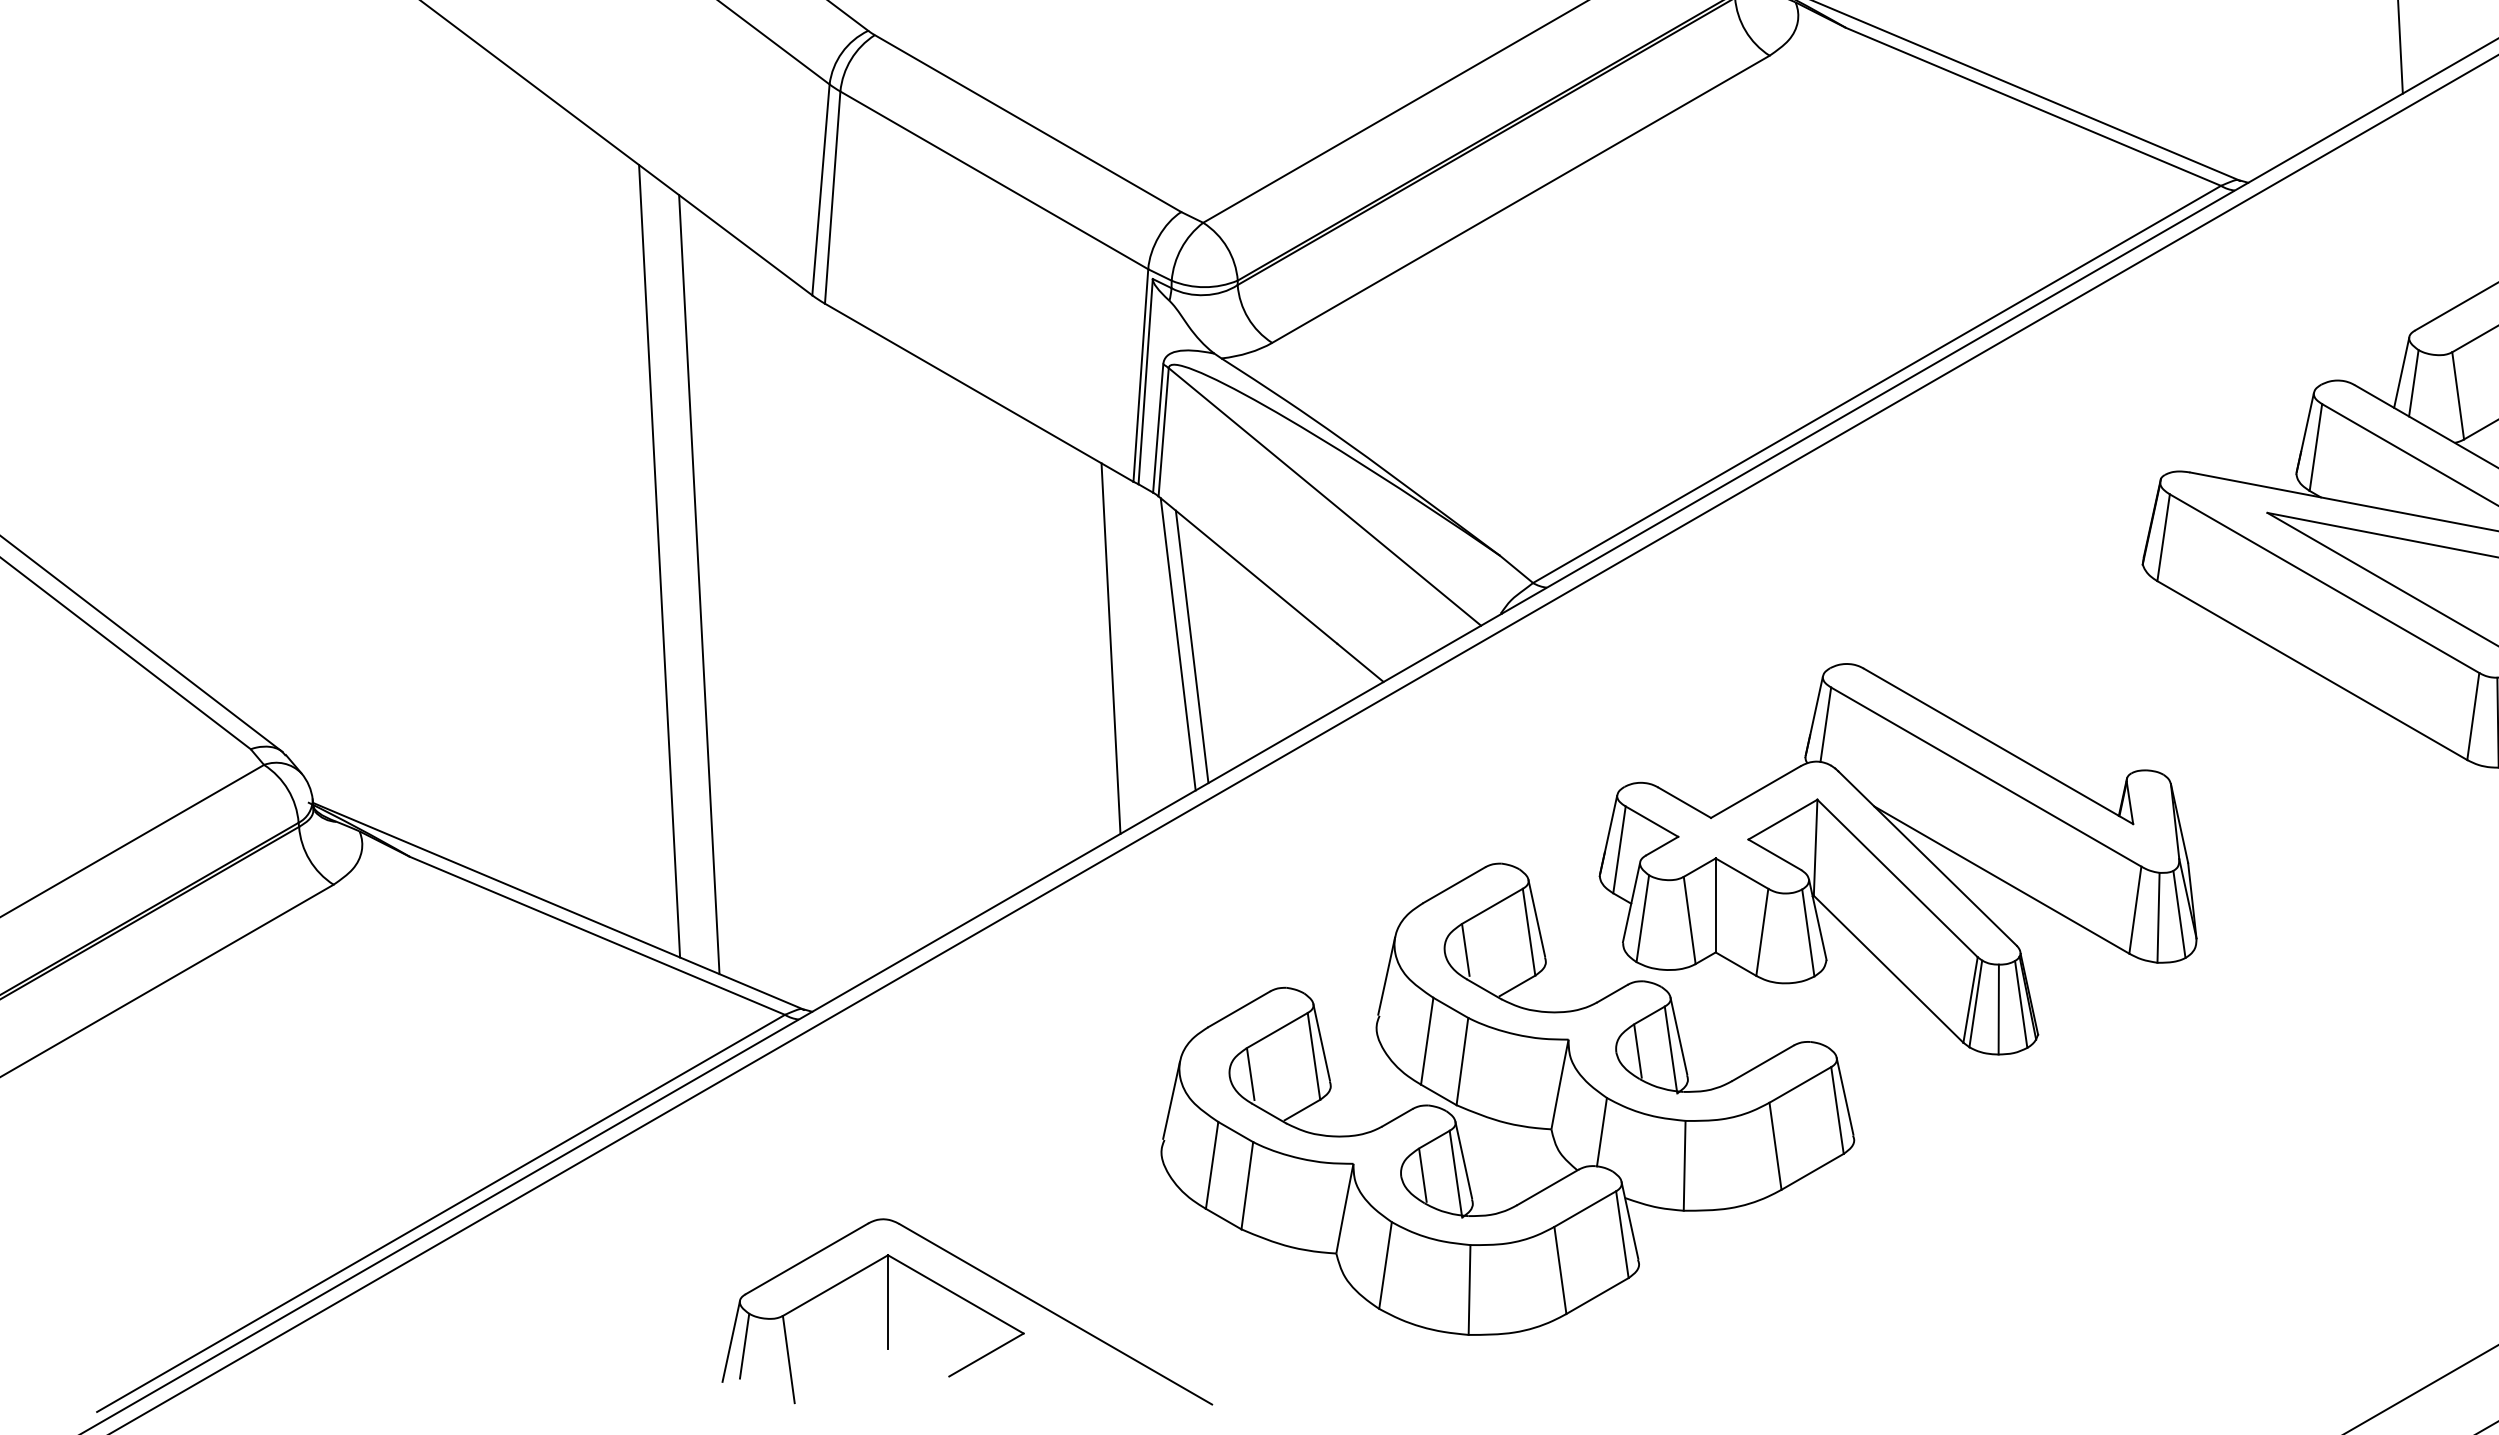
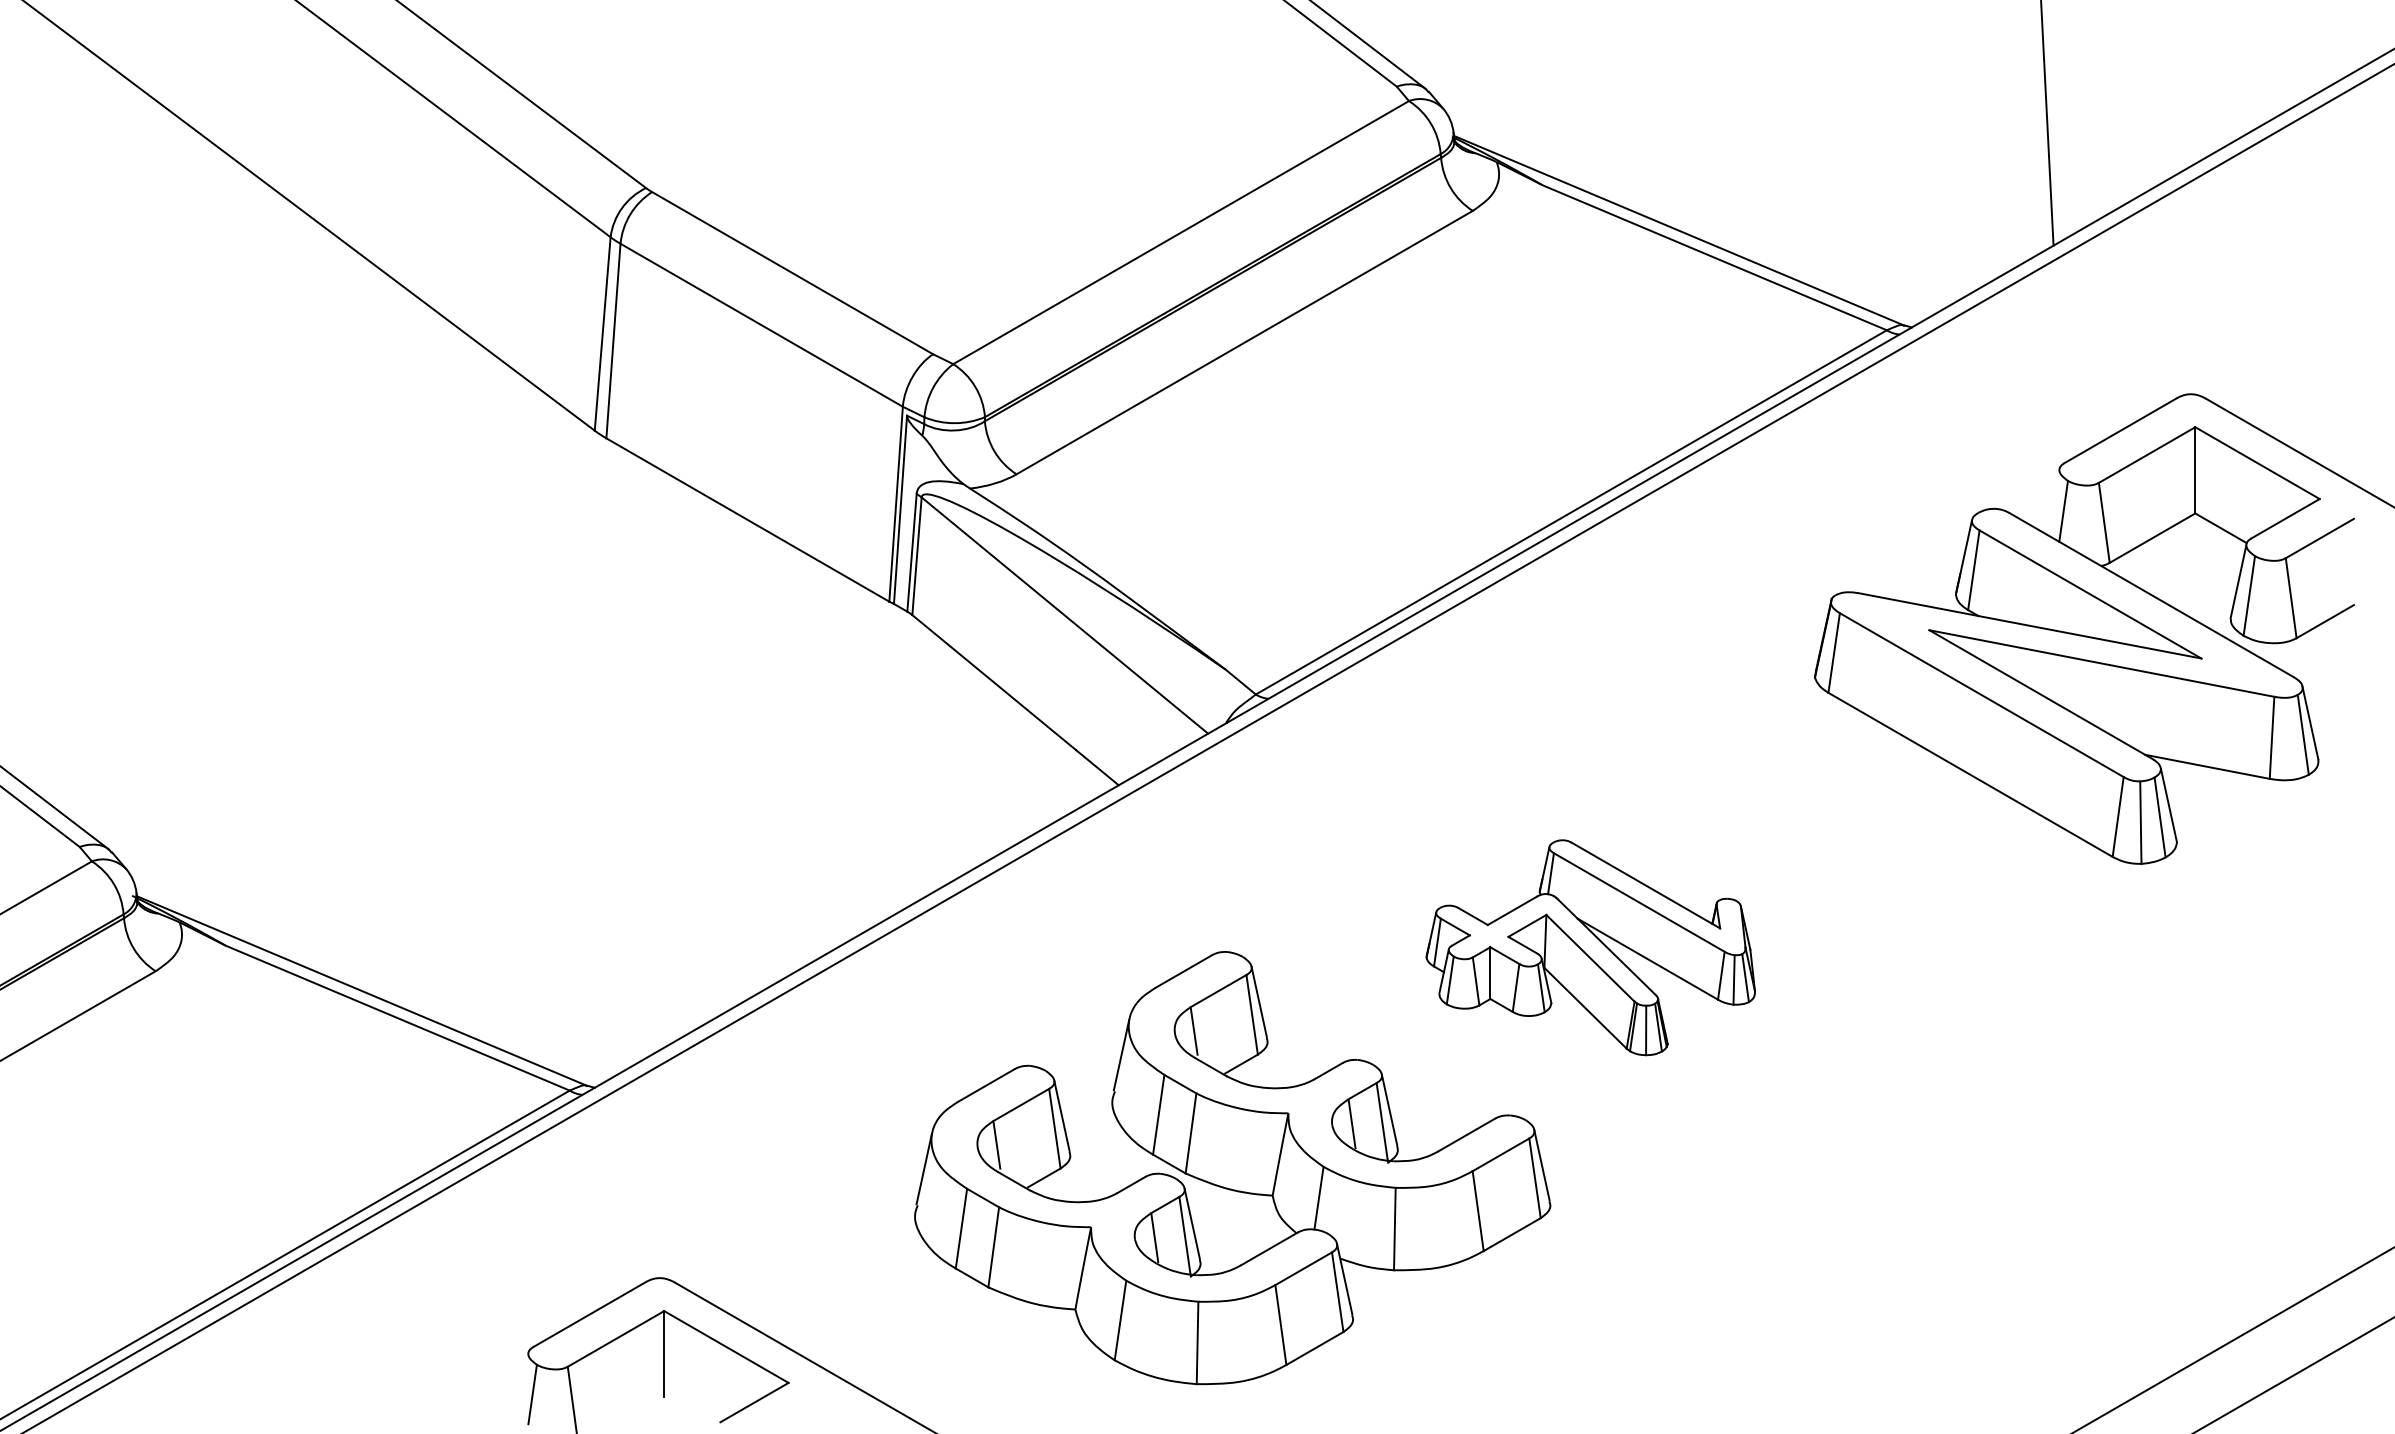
line: (2401, 372) -> (2052, 501), removed
line: (659, 561) -> (454, 674), removed
line: (698, 584) -> (490, 695), removed
line: (1178, 644) -> (930, 750), removed
line: (1192, 647) -> (943, 753), removed
line: (1110, 648) -> (868, 754), removed
part: (1897, 858) -> (1590, 947), size x0.6
line: (731, 1341) -> (520, 1390), removed

